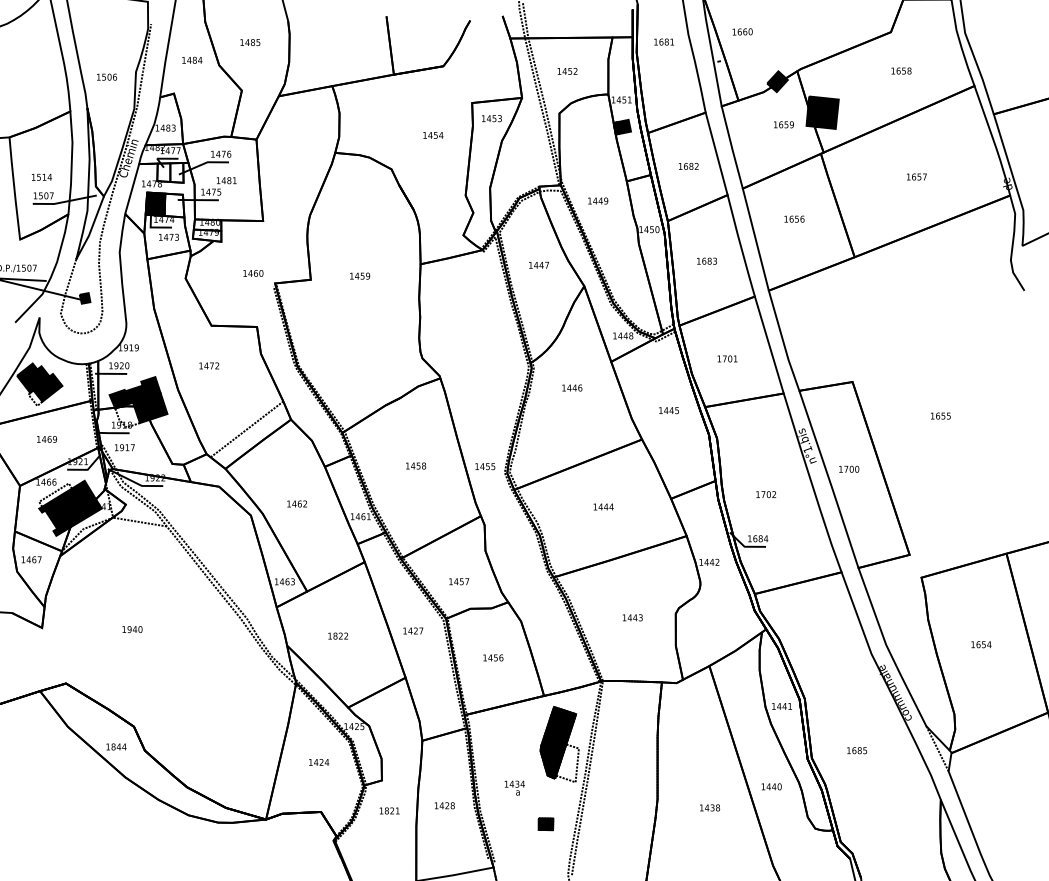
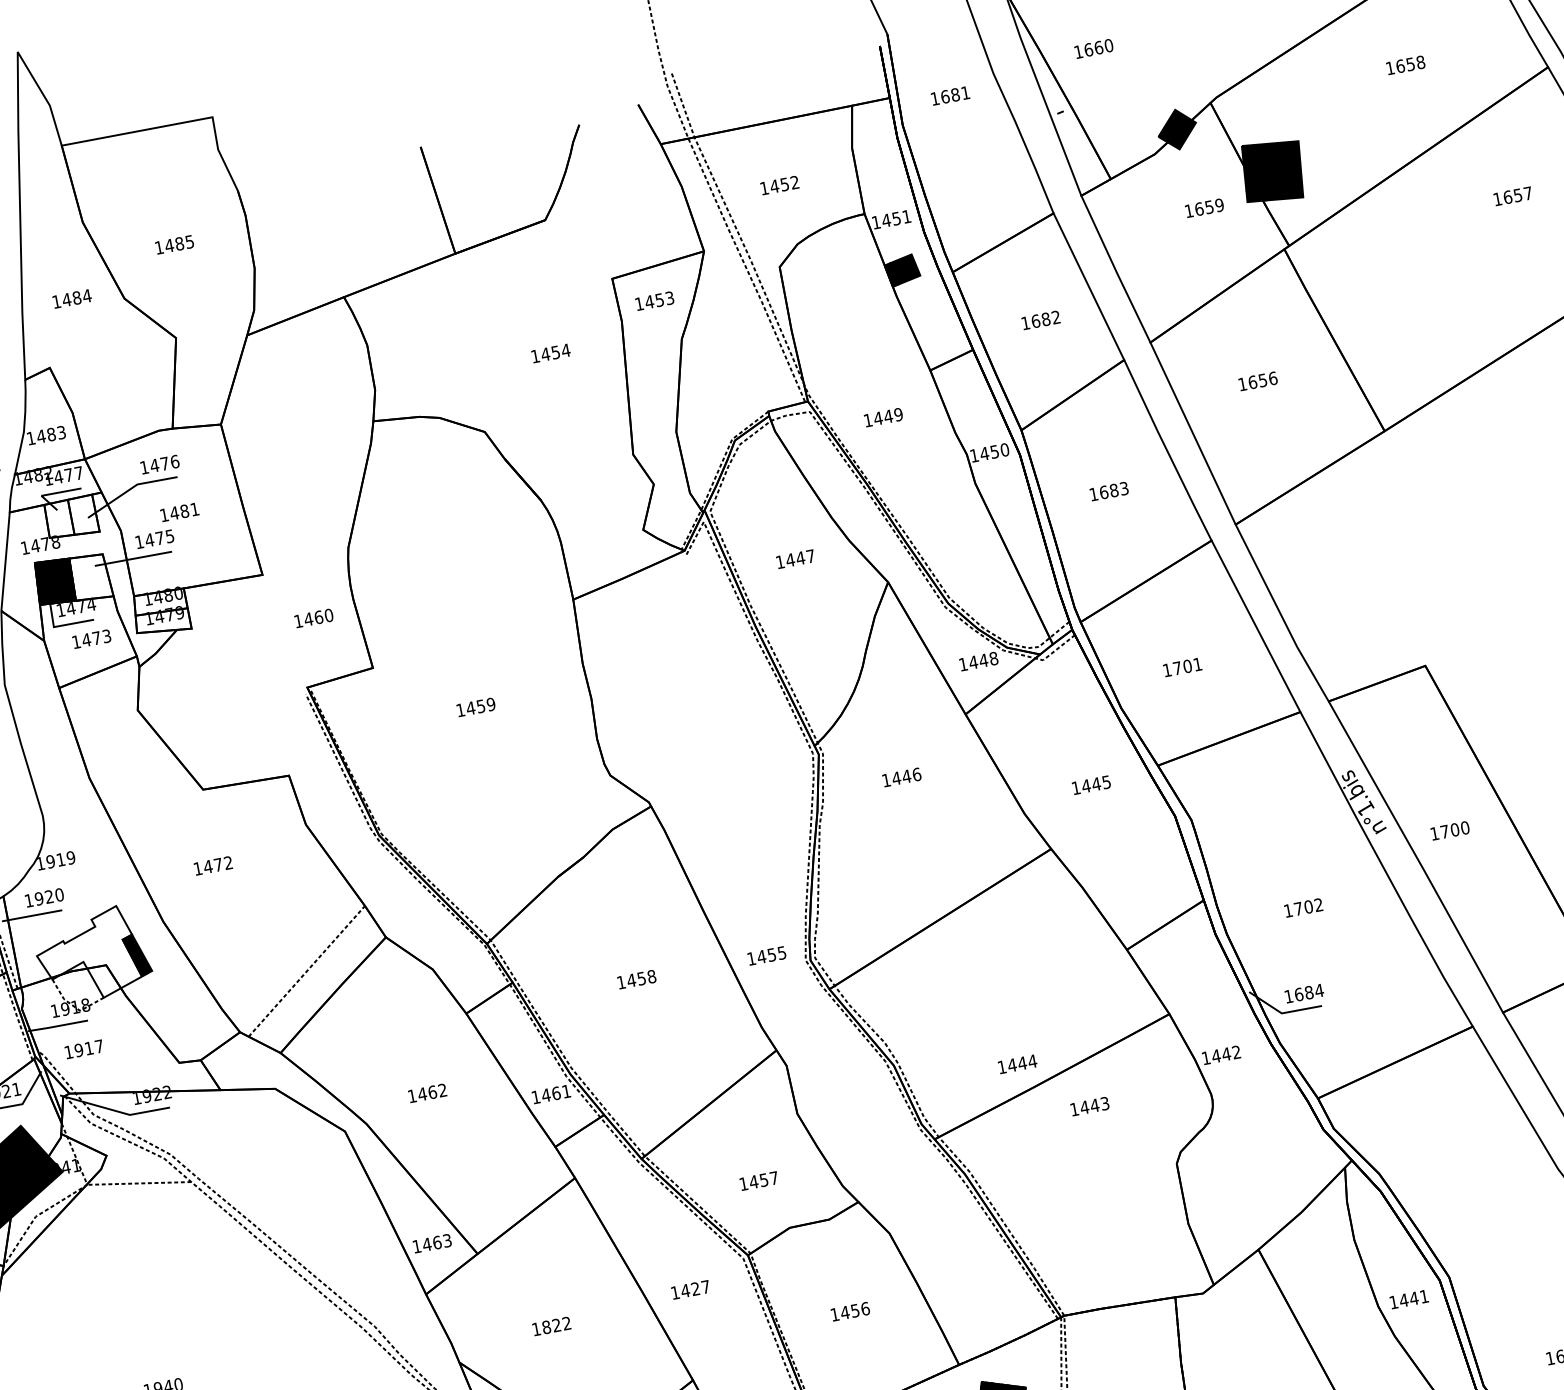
text: (916, 176) -> (1512, 195), moved
text: (253, 273) -> (314, 618), moved
text: (360, 275) -> (476, 705), moved
fill: (135, 400) -> (87, 957), removed
text: (603, 506) -> (1017, 1063), moved
text: (632, 617) -> (1089, 1105), moved

